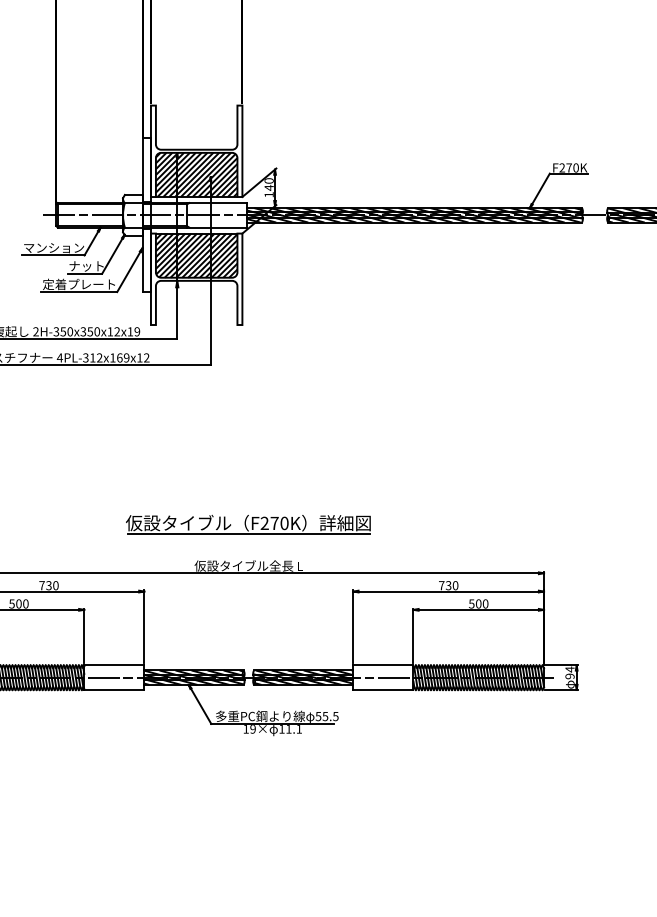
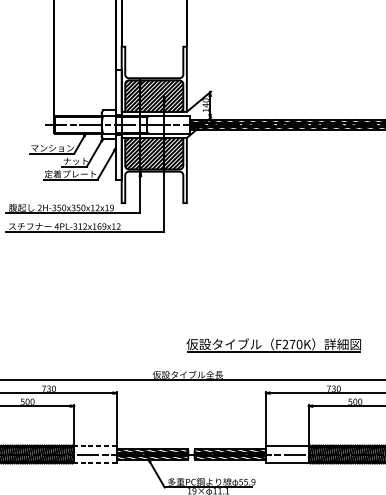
part: (248, 524) -> (273, 345), moved
line: (113, 665) -> (94, 445), solid -> dashed
line: (113, 689) -> (94, 462), solid -> dashed
text: (335, 715) -> (253, 481), 55.5 -> 55.9

